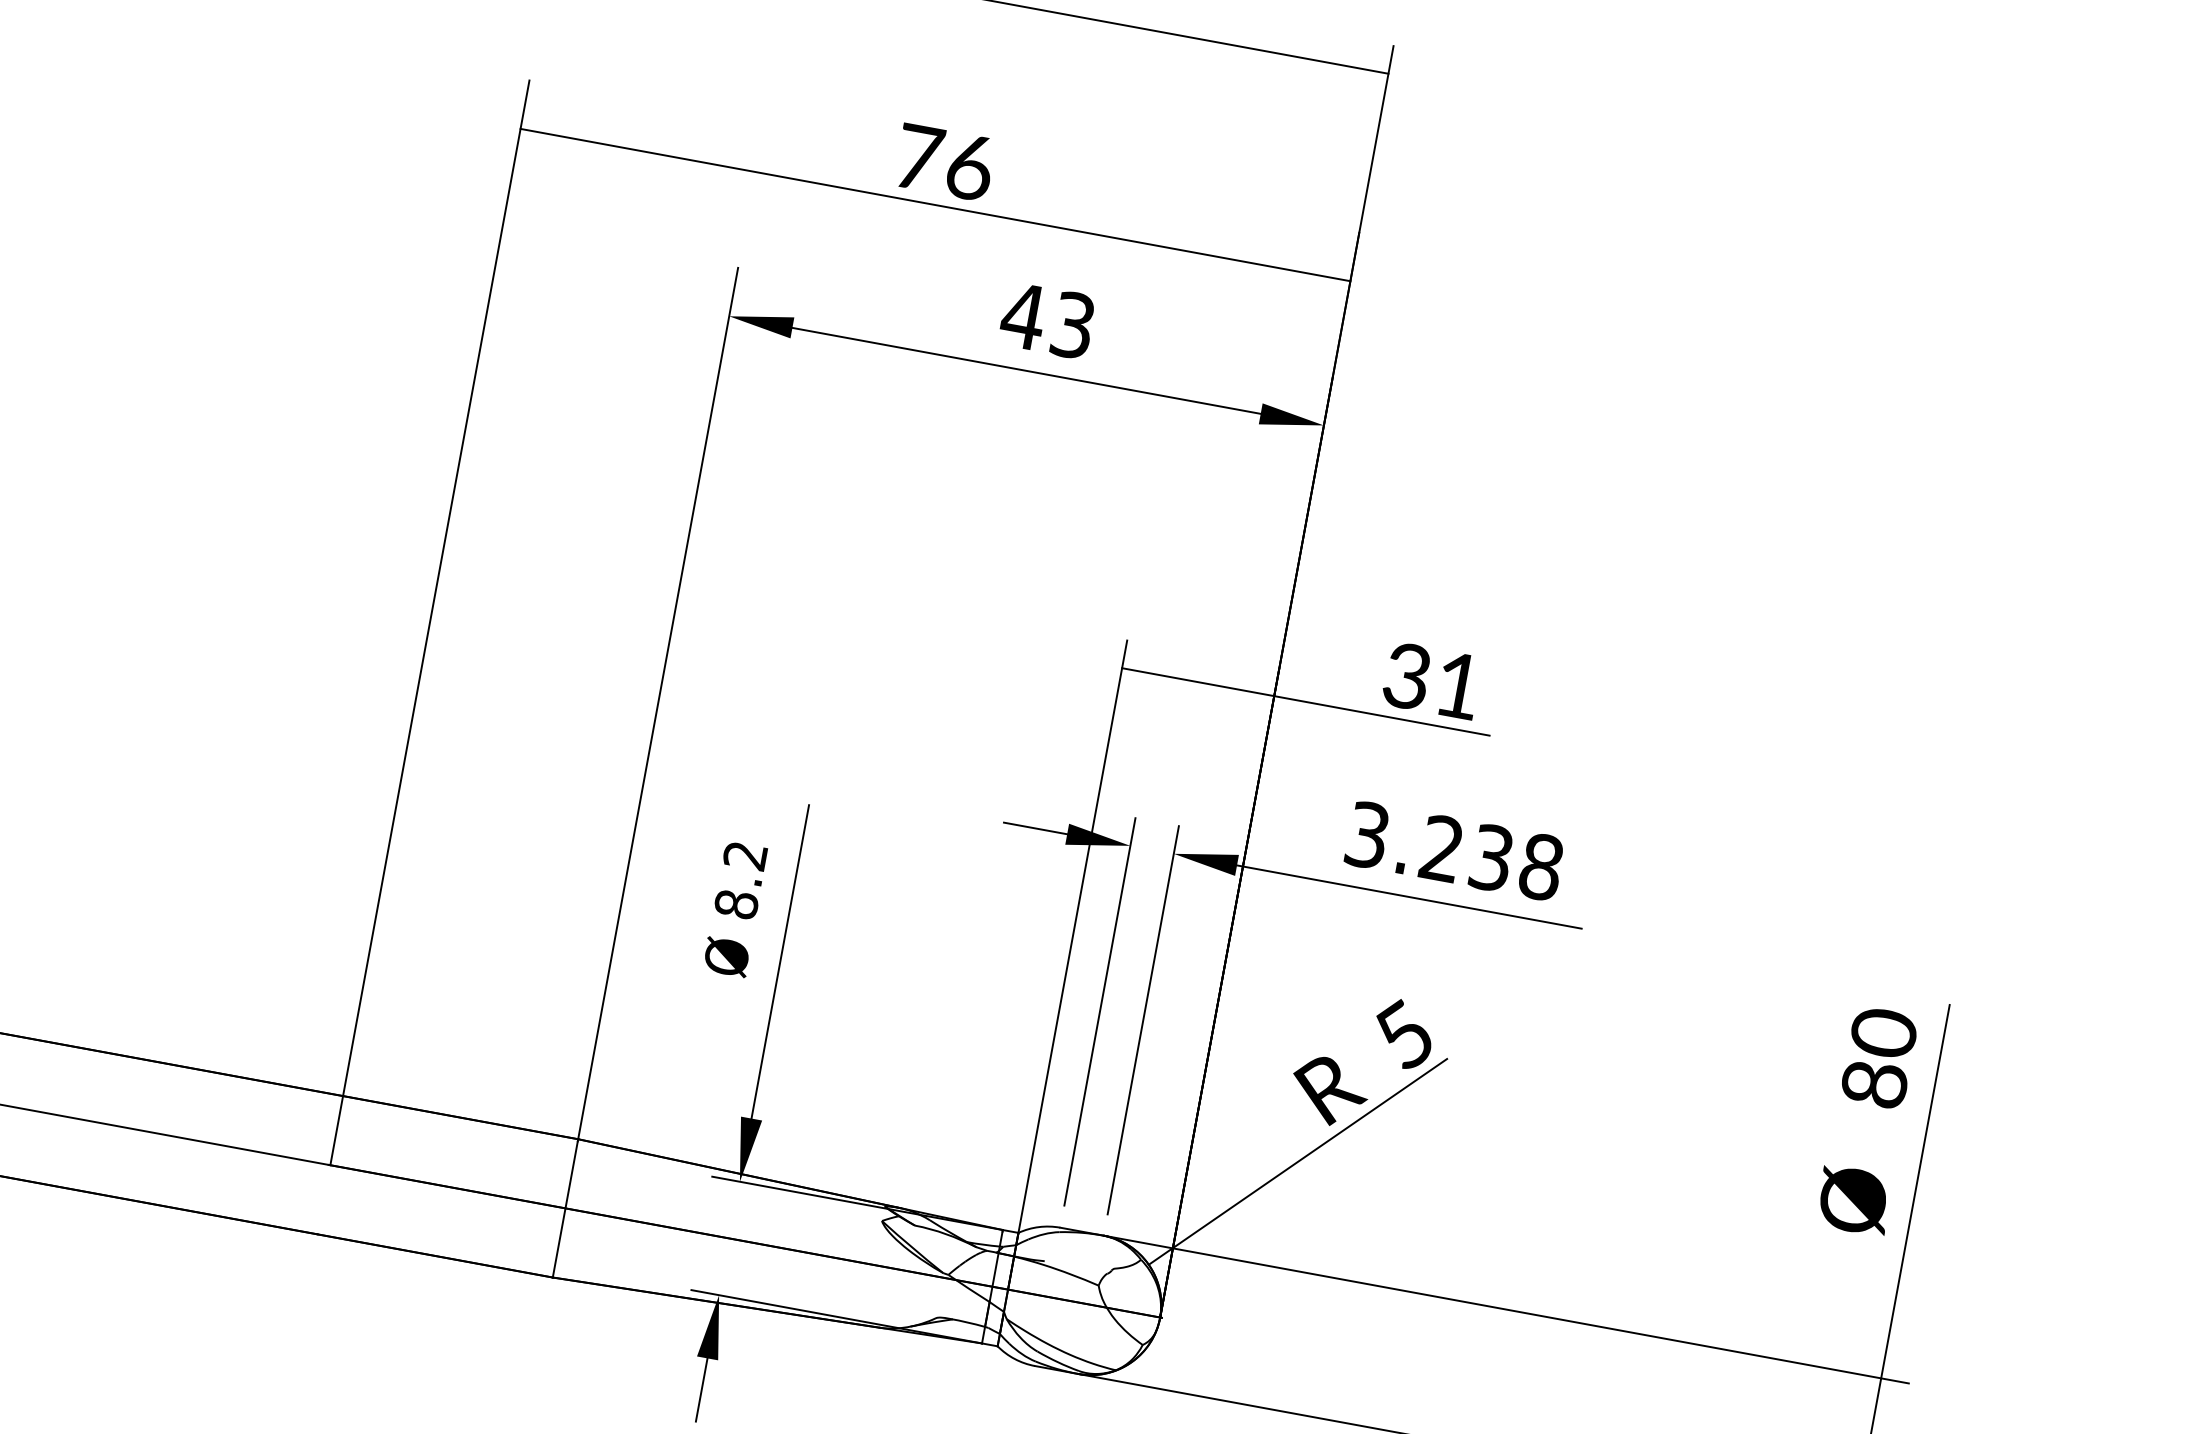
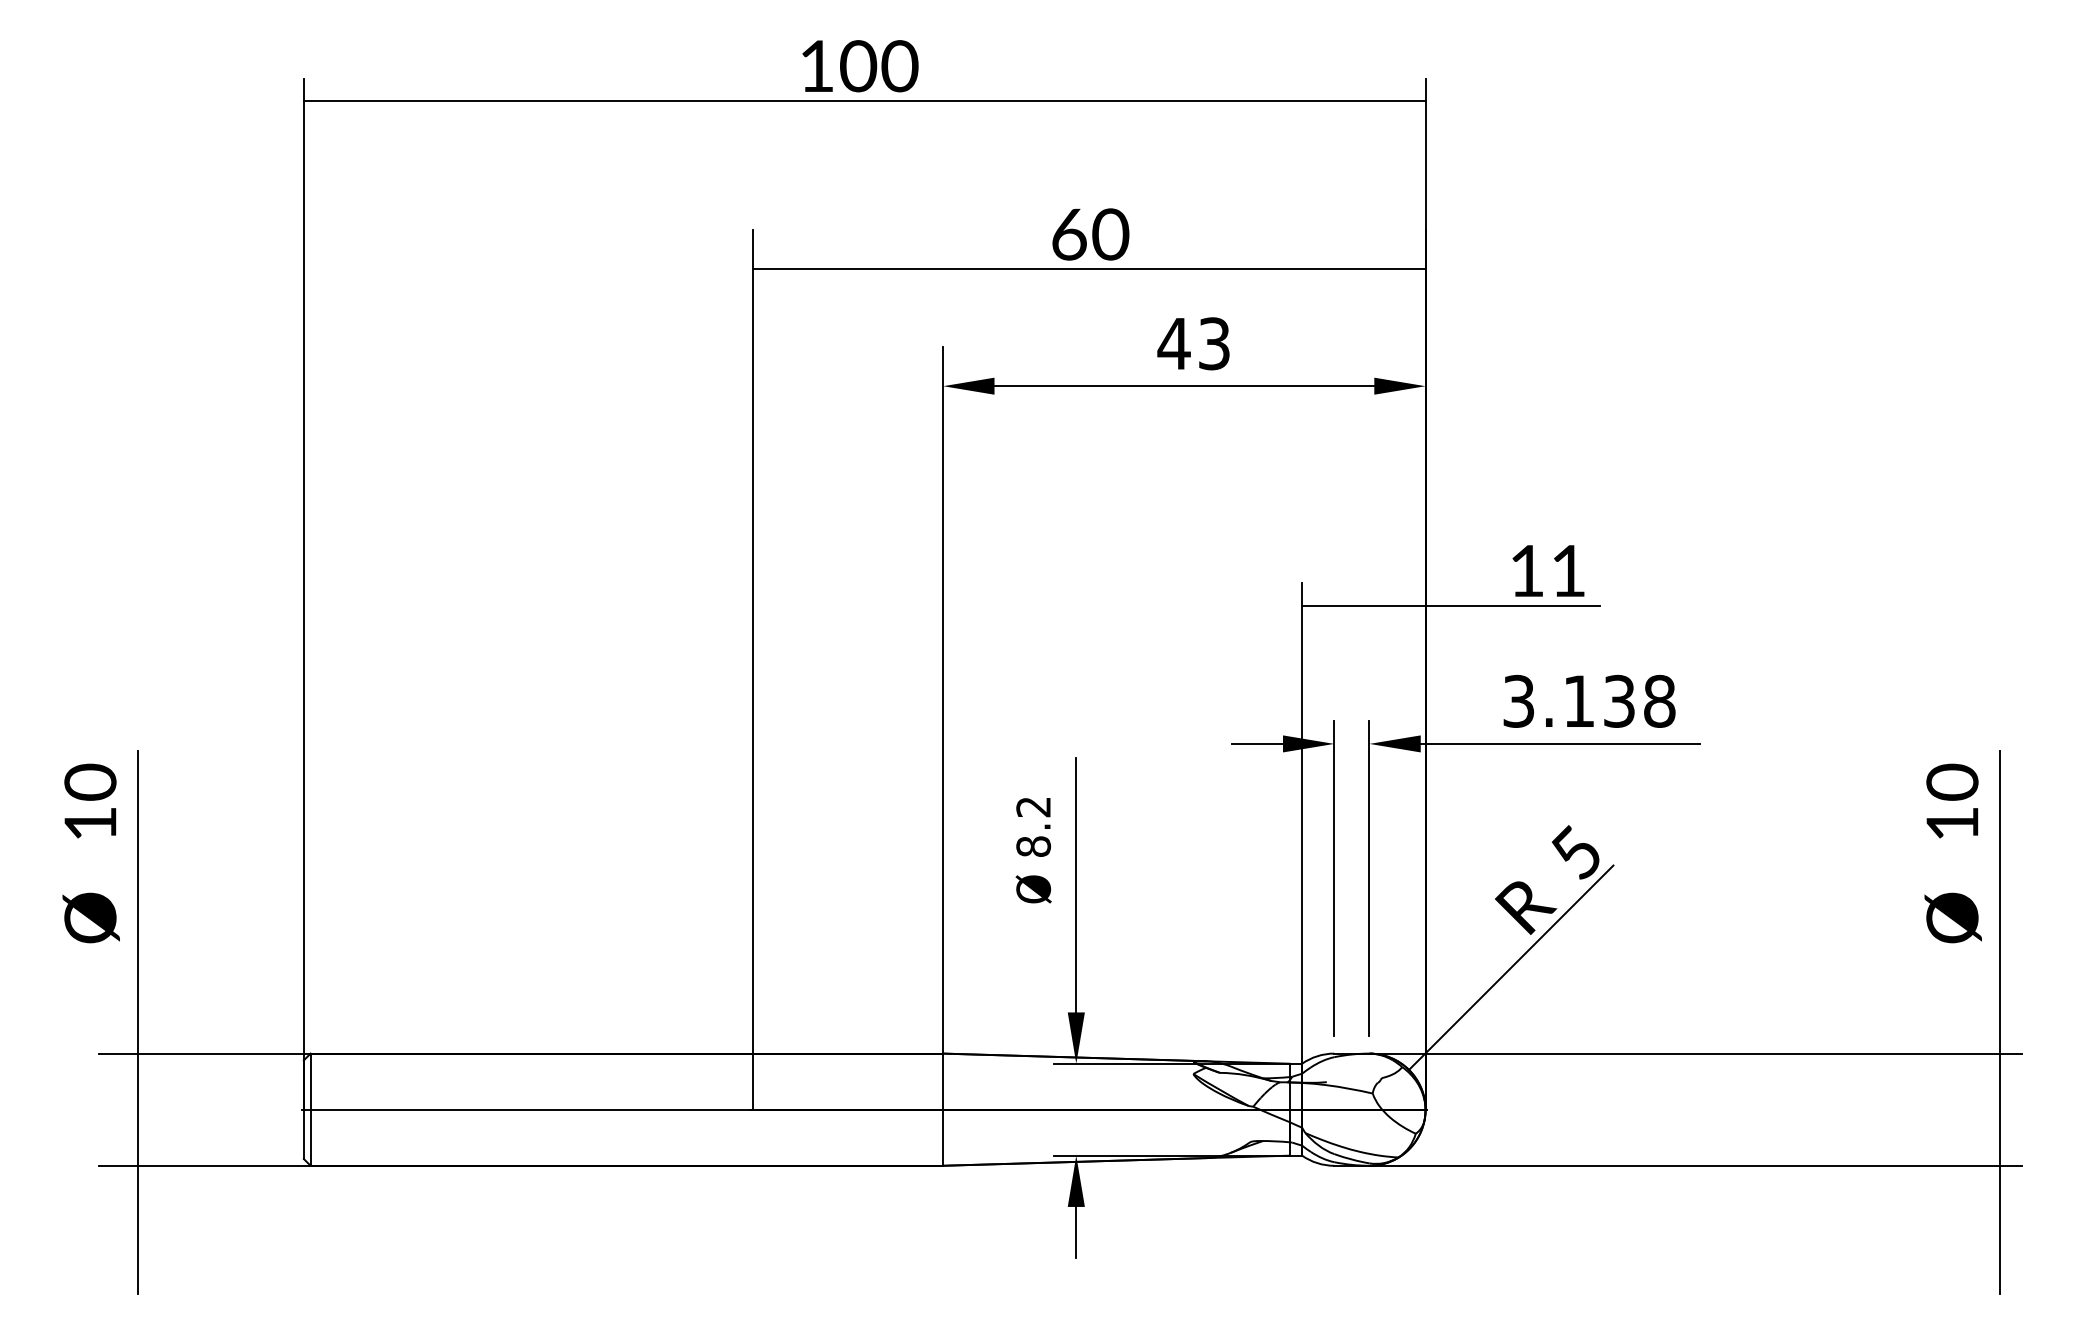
text: (945, 162) -> (1090, 234), 76 -> 60
text: (1406, 675) -> (1526, 570), 31 -> 11
text: (1441, 847) -> (1578, 700), 3.238 -> 3.138
text: (1874, 1083) -> (1952, 823), 80 -> 10

